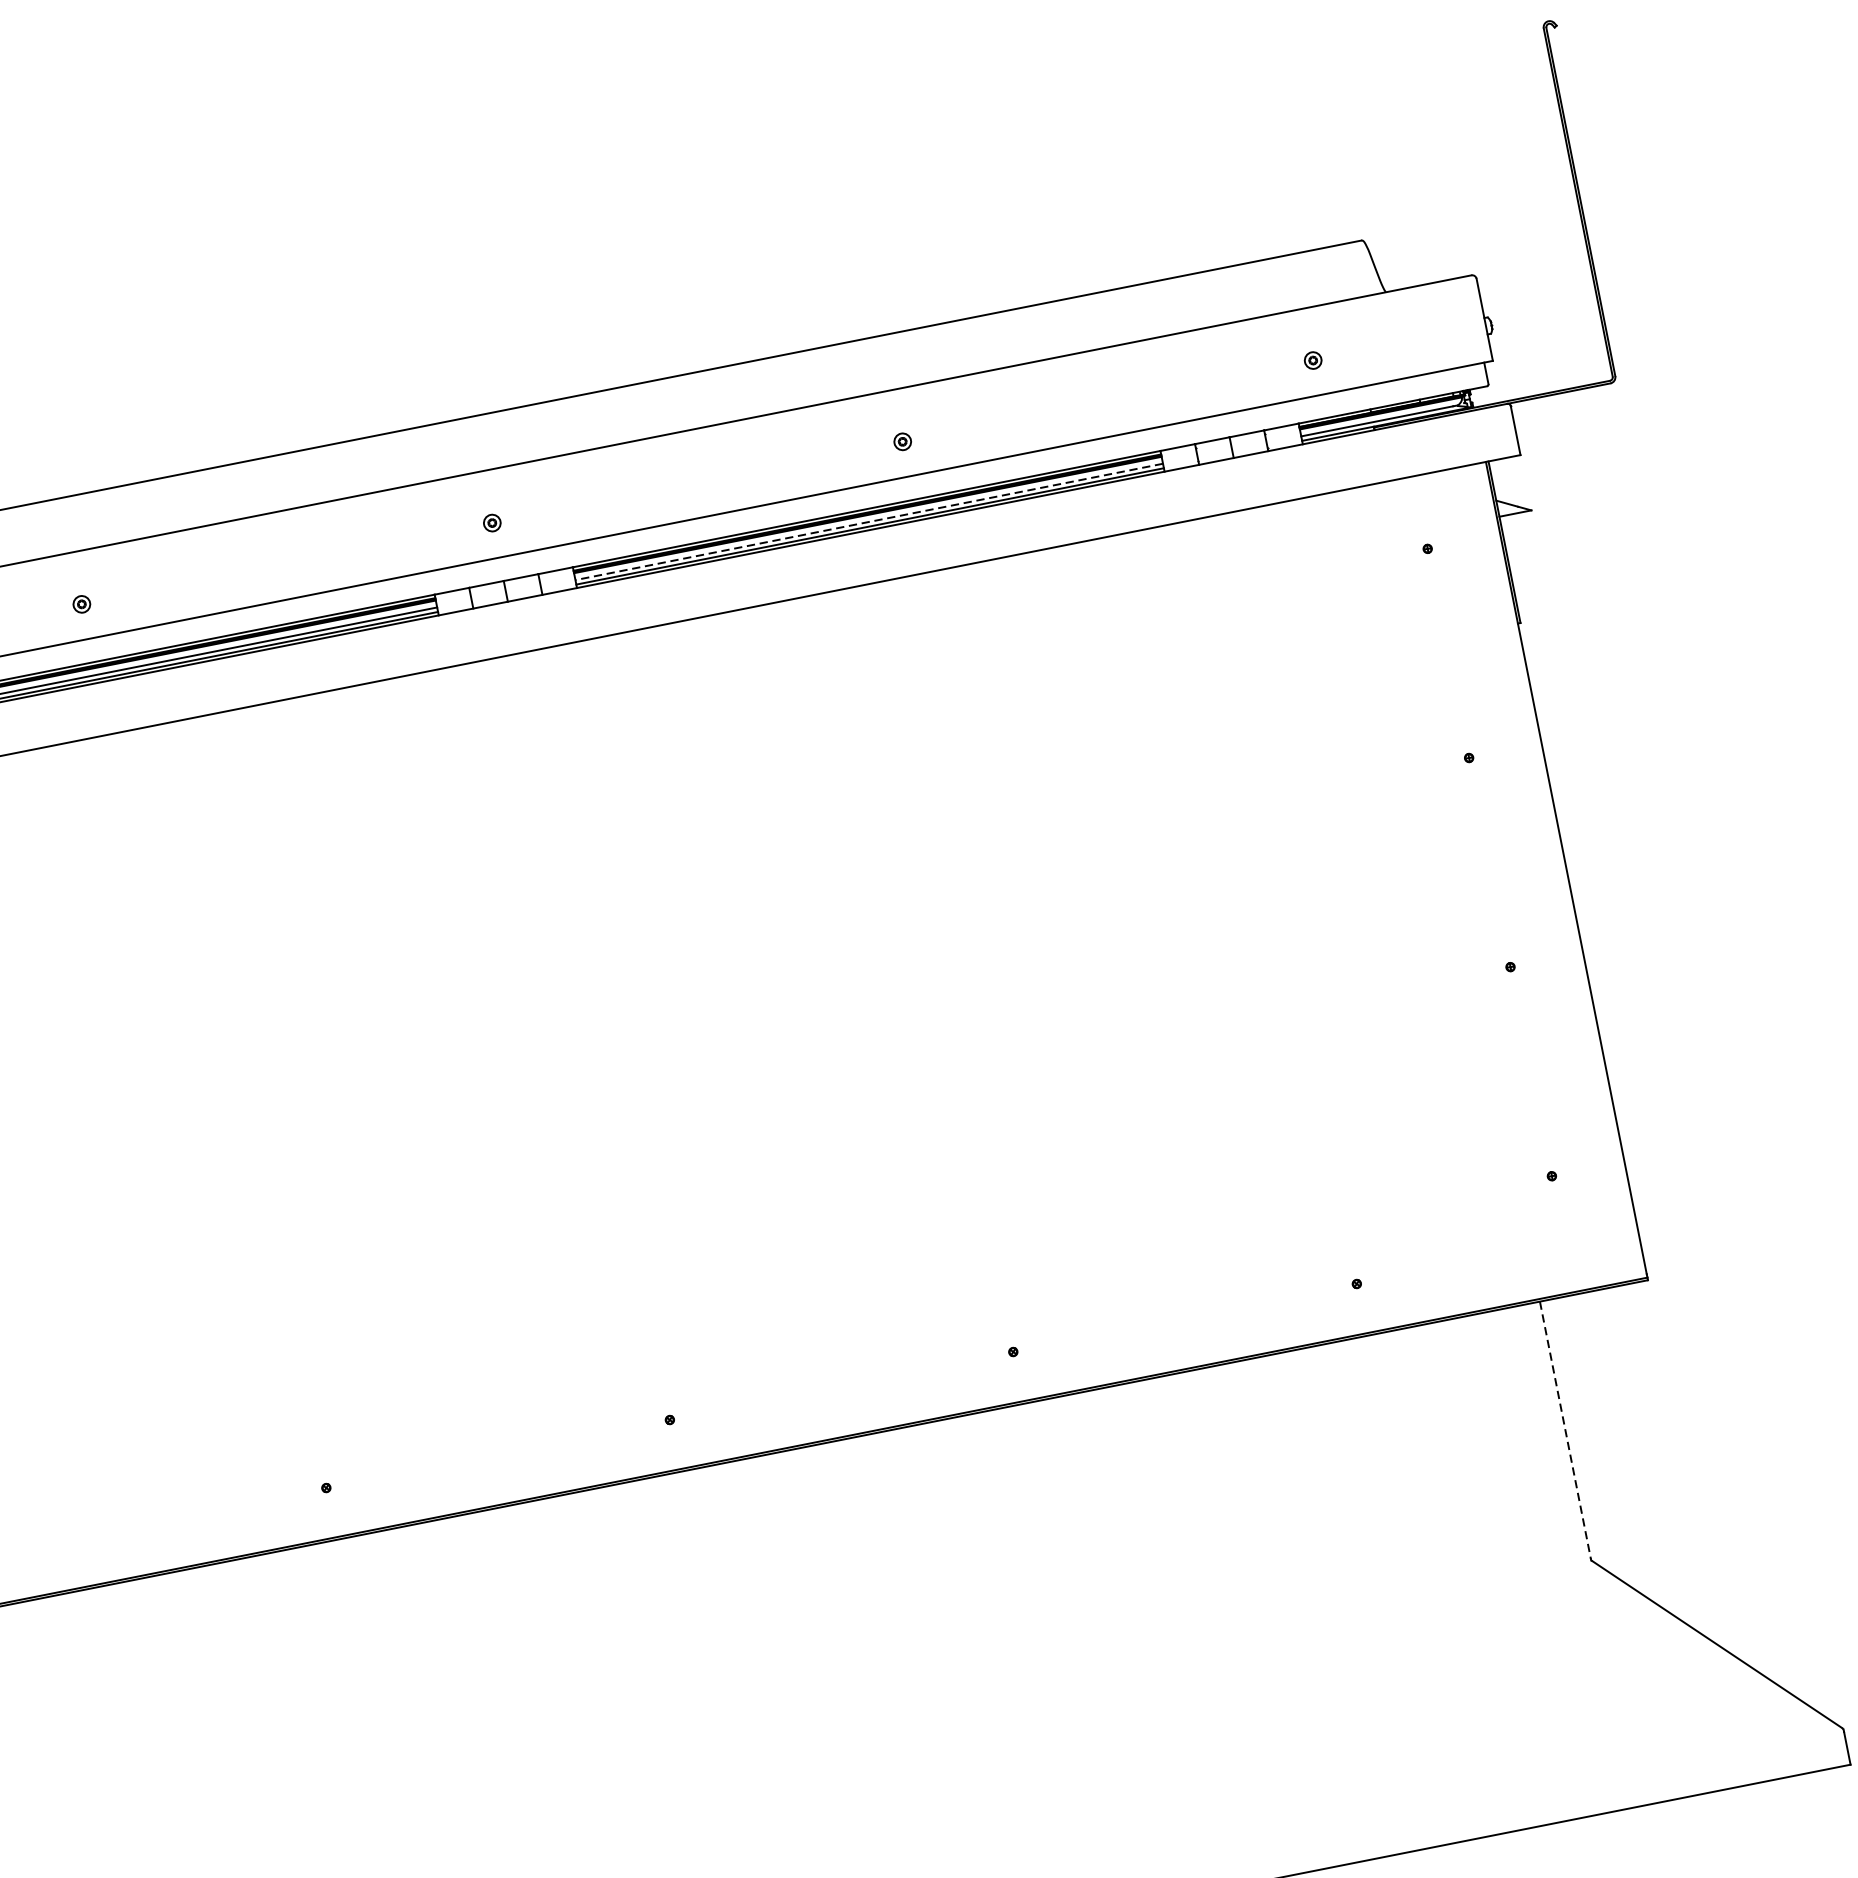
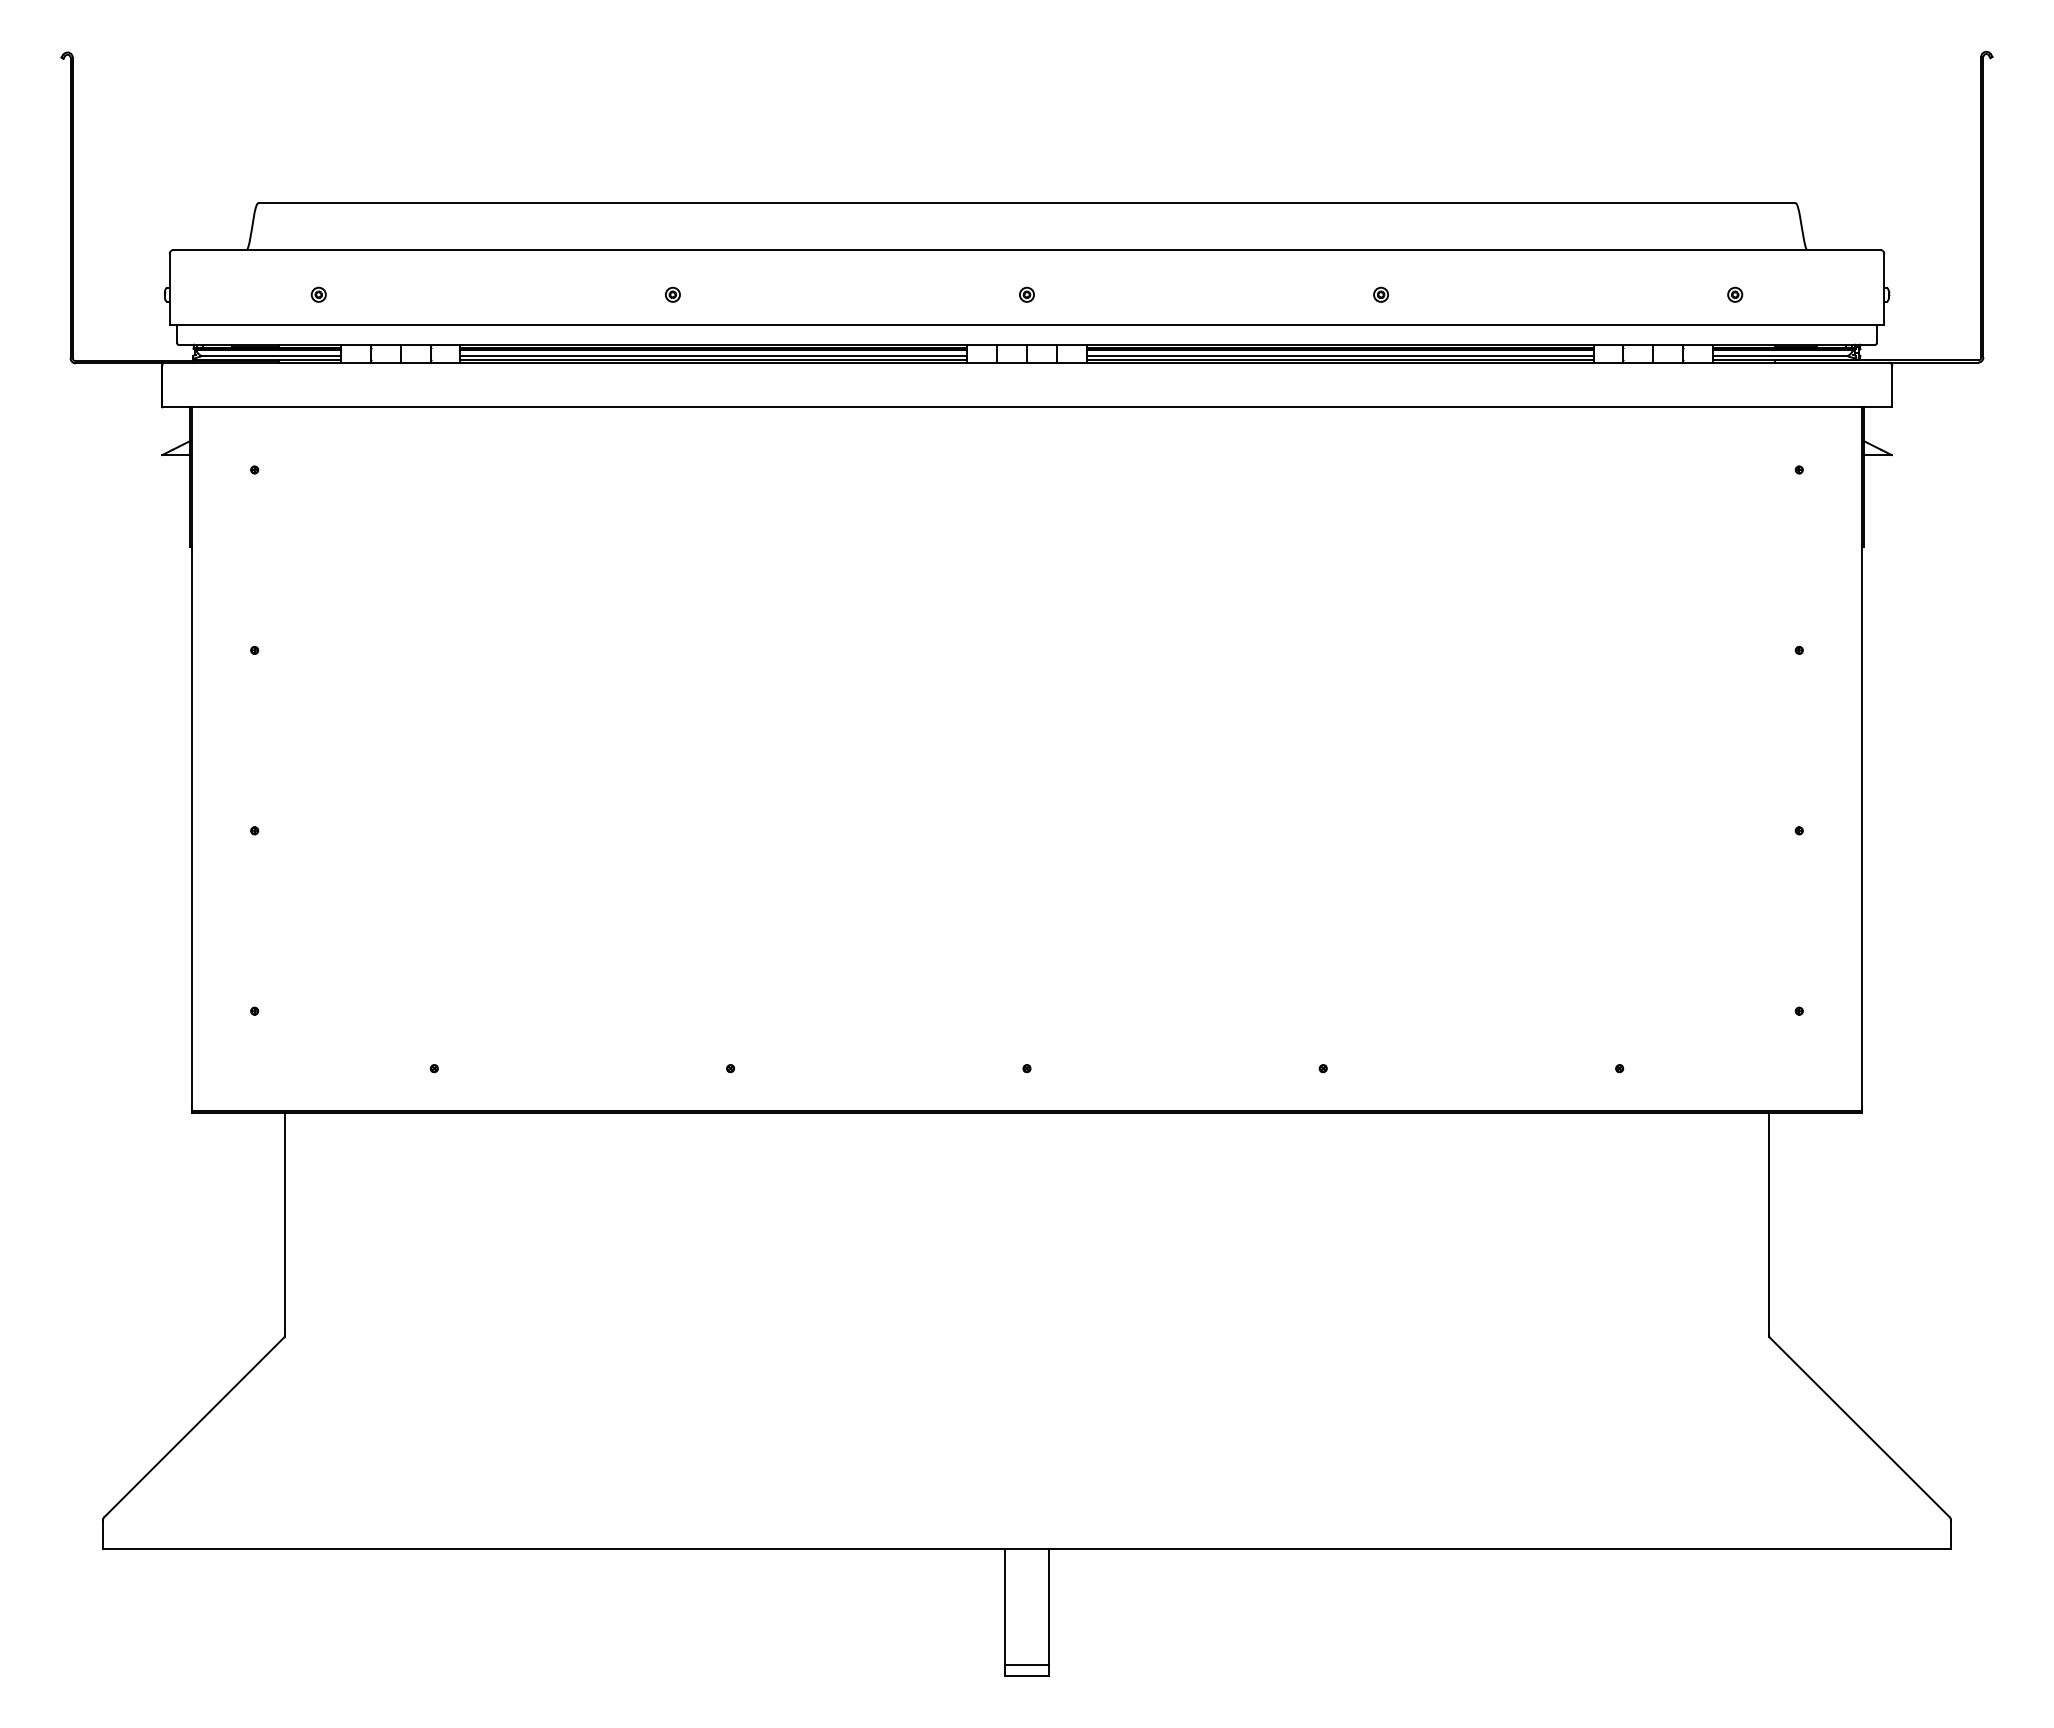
line: (868, 521) -> (1339, 355), dashed -> solid
line: (1565, 1430) -> (1768, 1224), dashed -> solid

